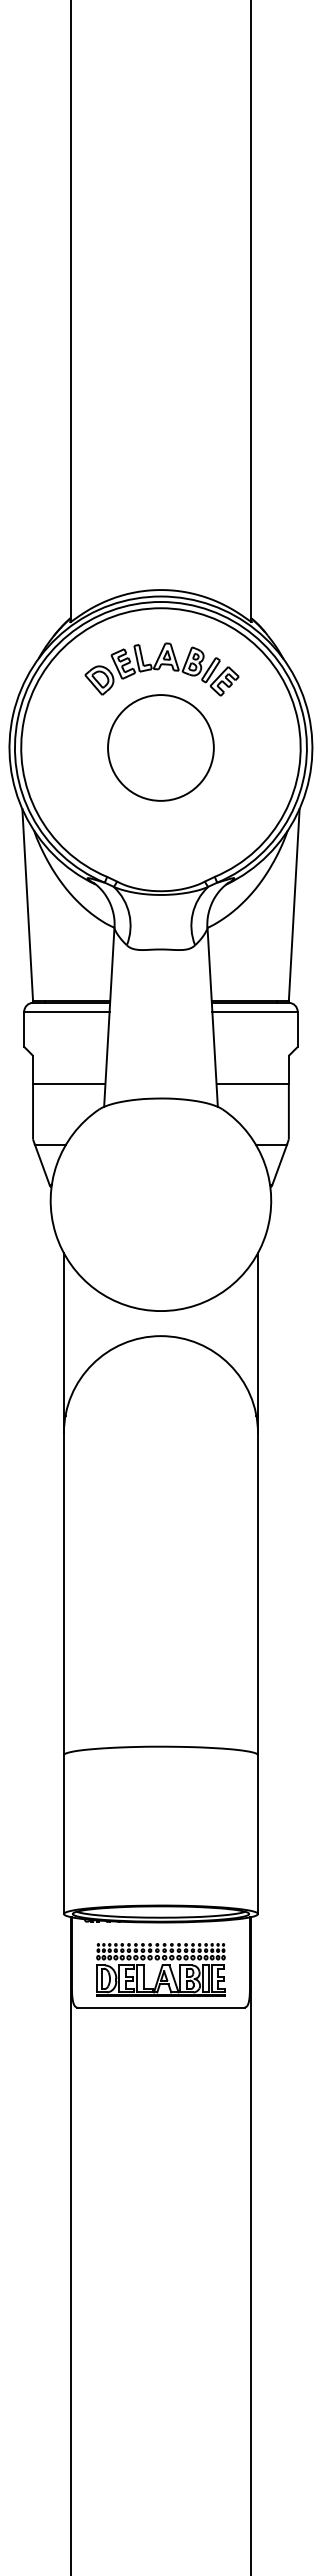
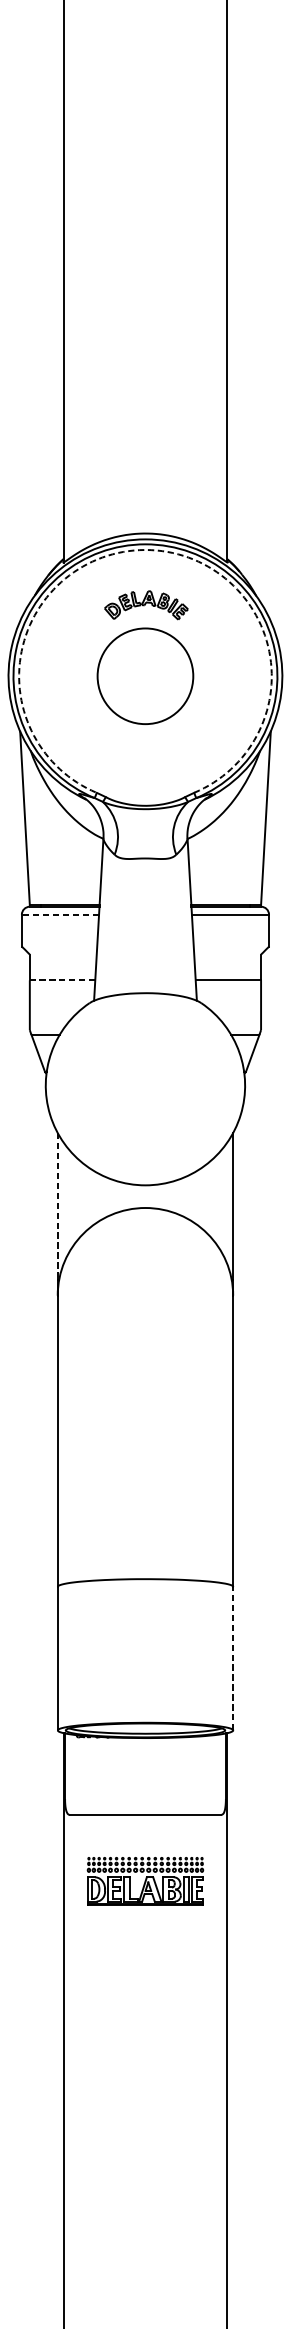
arc: (160, 608) -> (145, 550), solid -> dashed
part: (161, 669) -> (145, 605), size x0.6
line: (66, 1011) -> (60, 914), solid -> dashed
line: (68, 1084) -> (61, 980), solid -> dashed
line: (63, 1334) -> (57, 1206), solid -> dashed
line: (257, 1834) -> (232, 1658), solid -> dashed
part: (160, 1969) -> (145, 1880), moved

